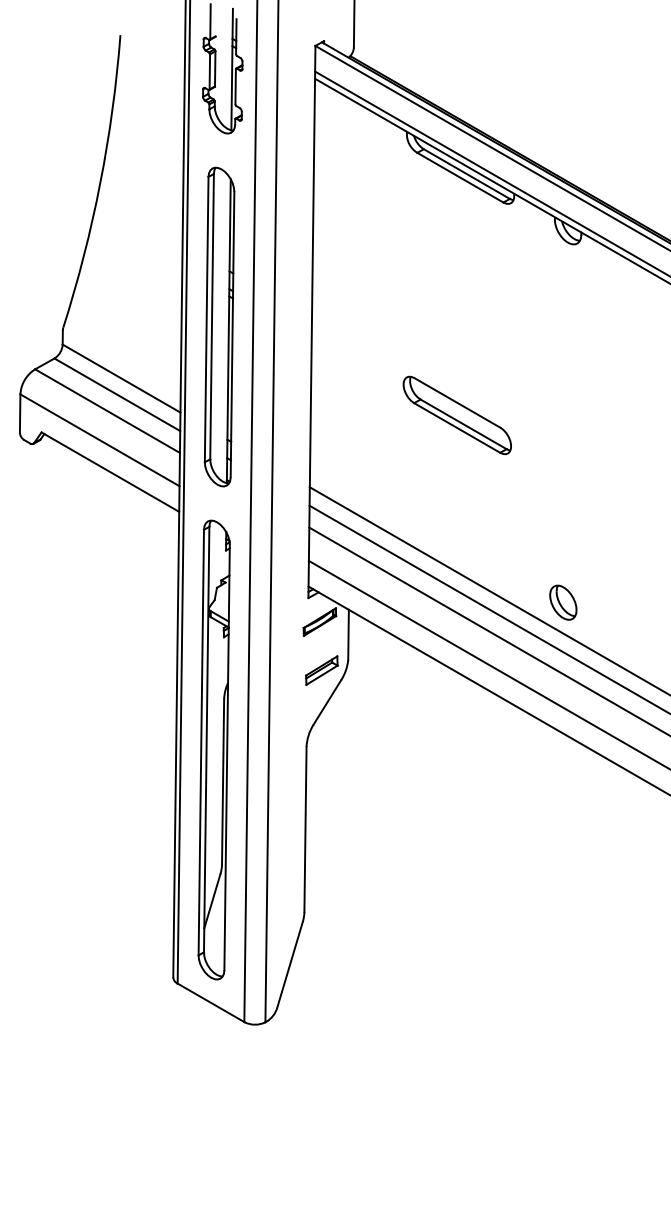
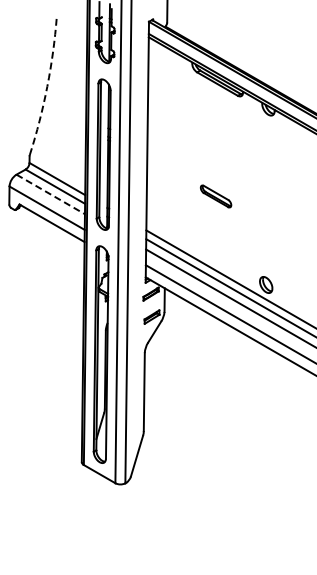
arc: (100, 182) -> (47, 86), solid -> dashed
line: (107, 411) -> (50, 194), solid -> dashed
part: (456, 415) -> (215, 196), size x0.6

